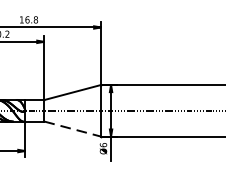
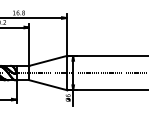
line: (73, 129) -> (48, 85), dashed -> solid

